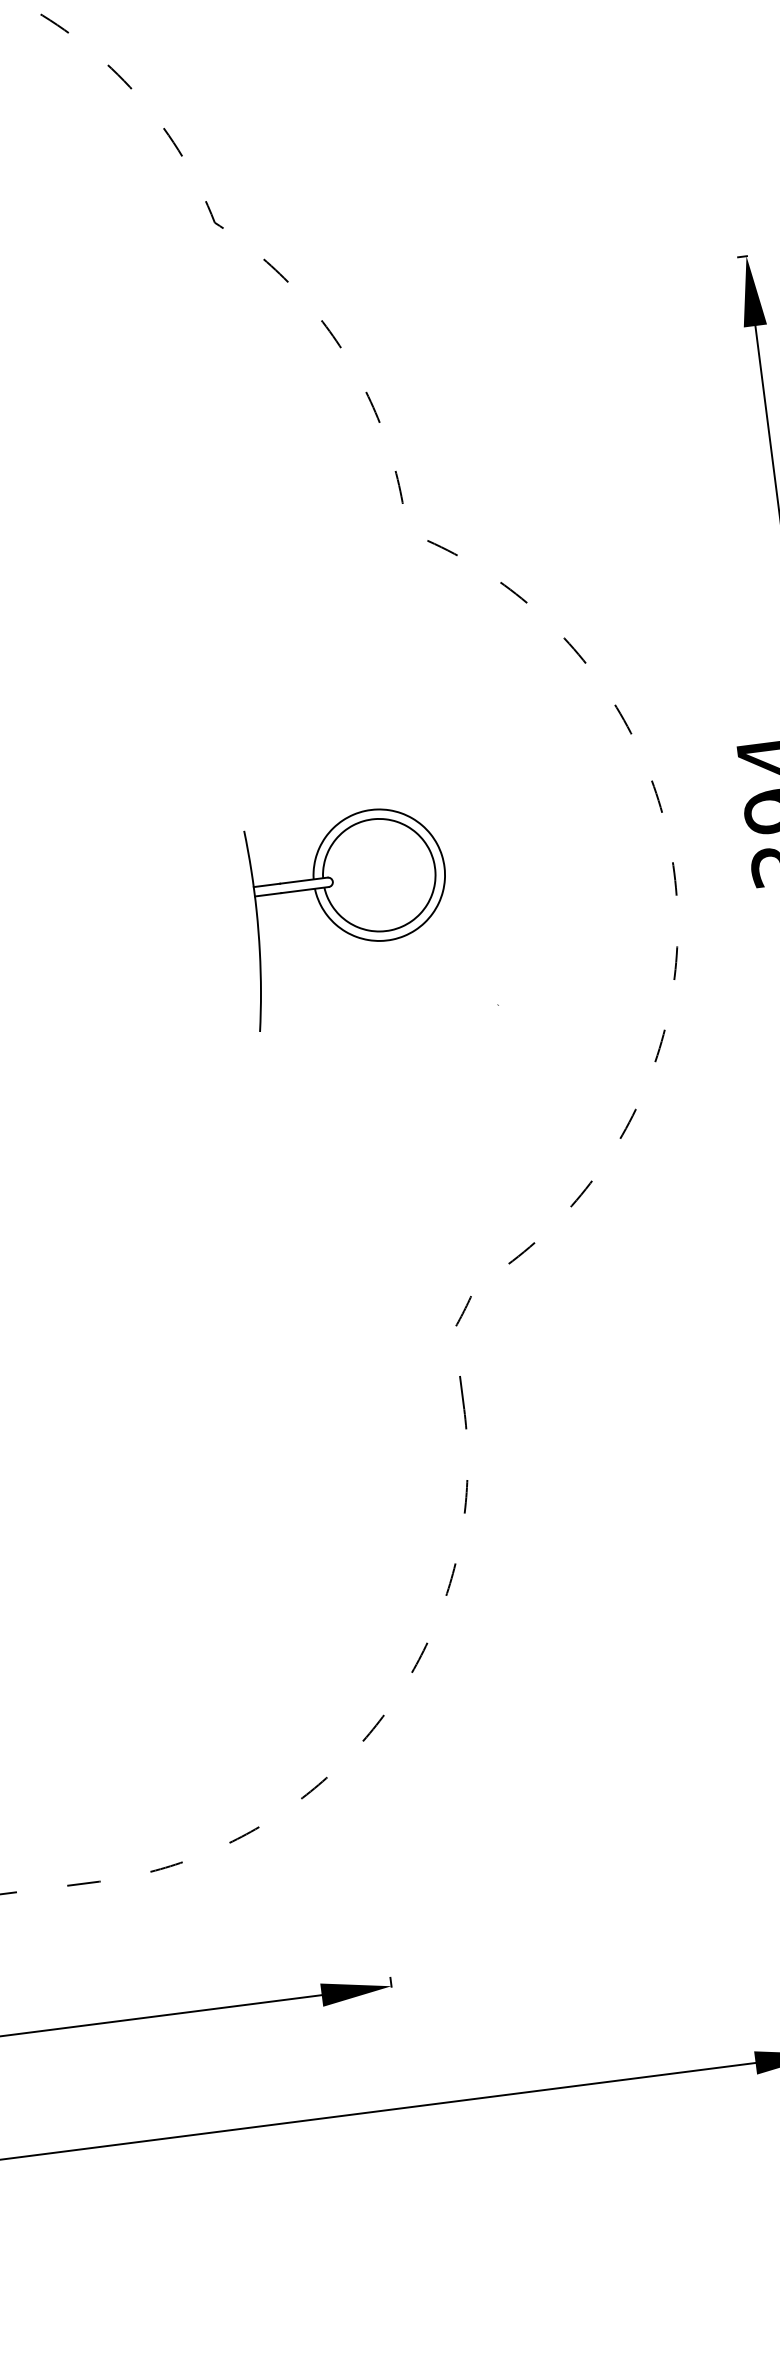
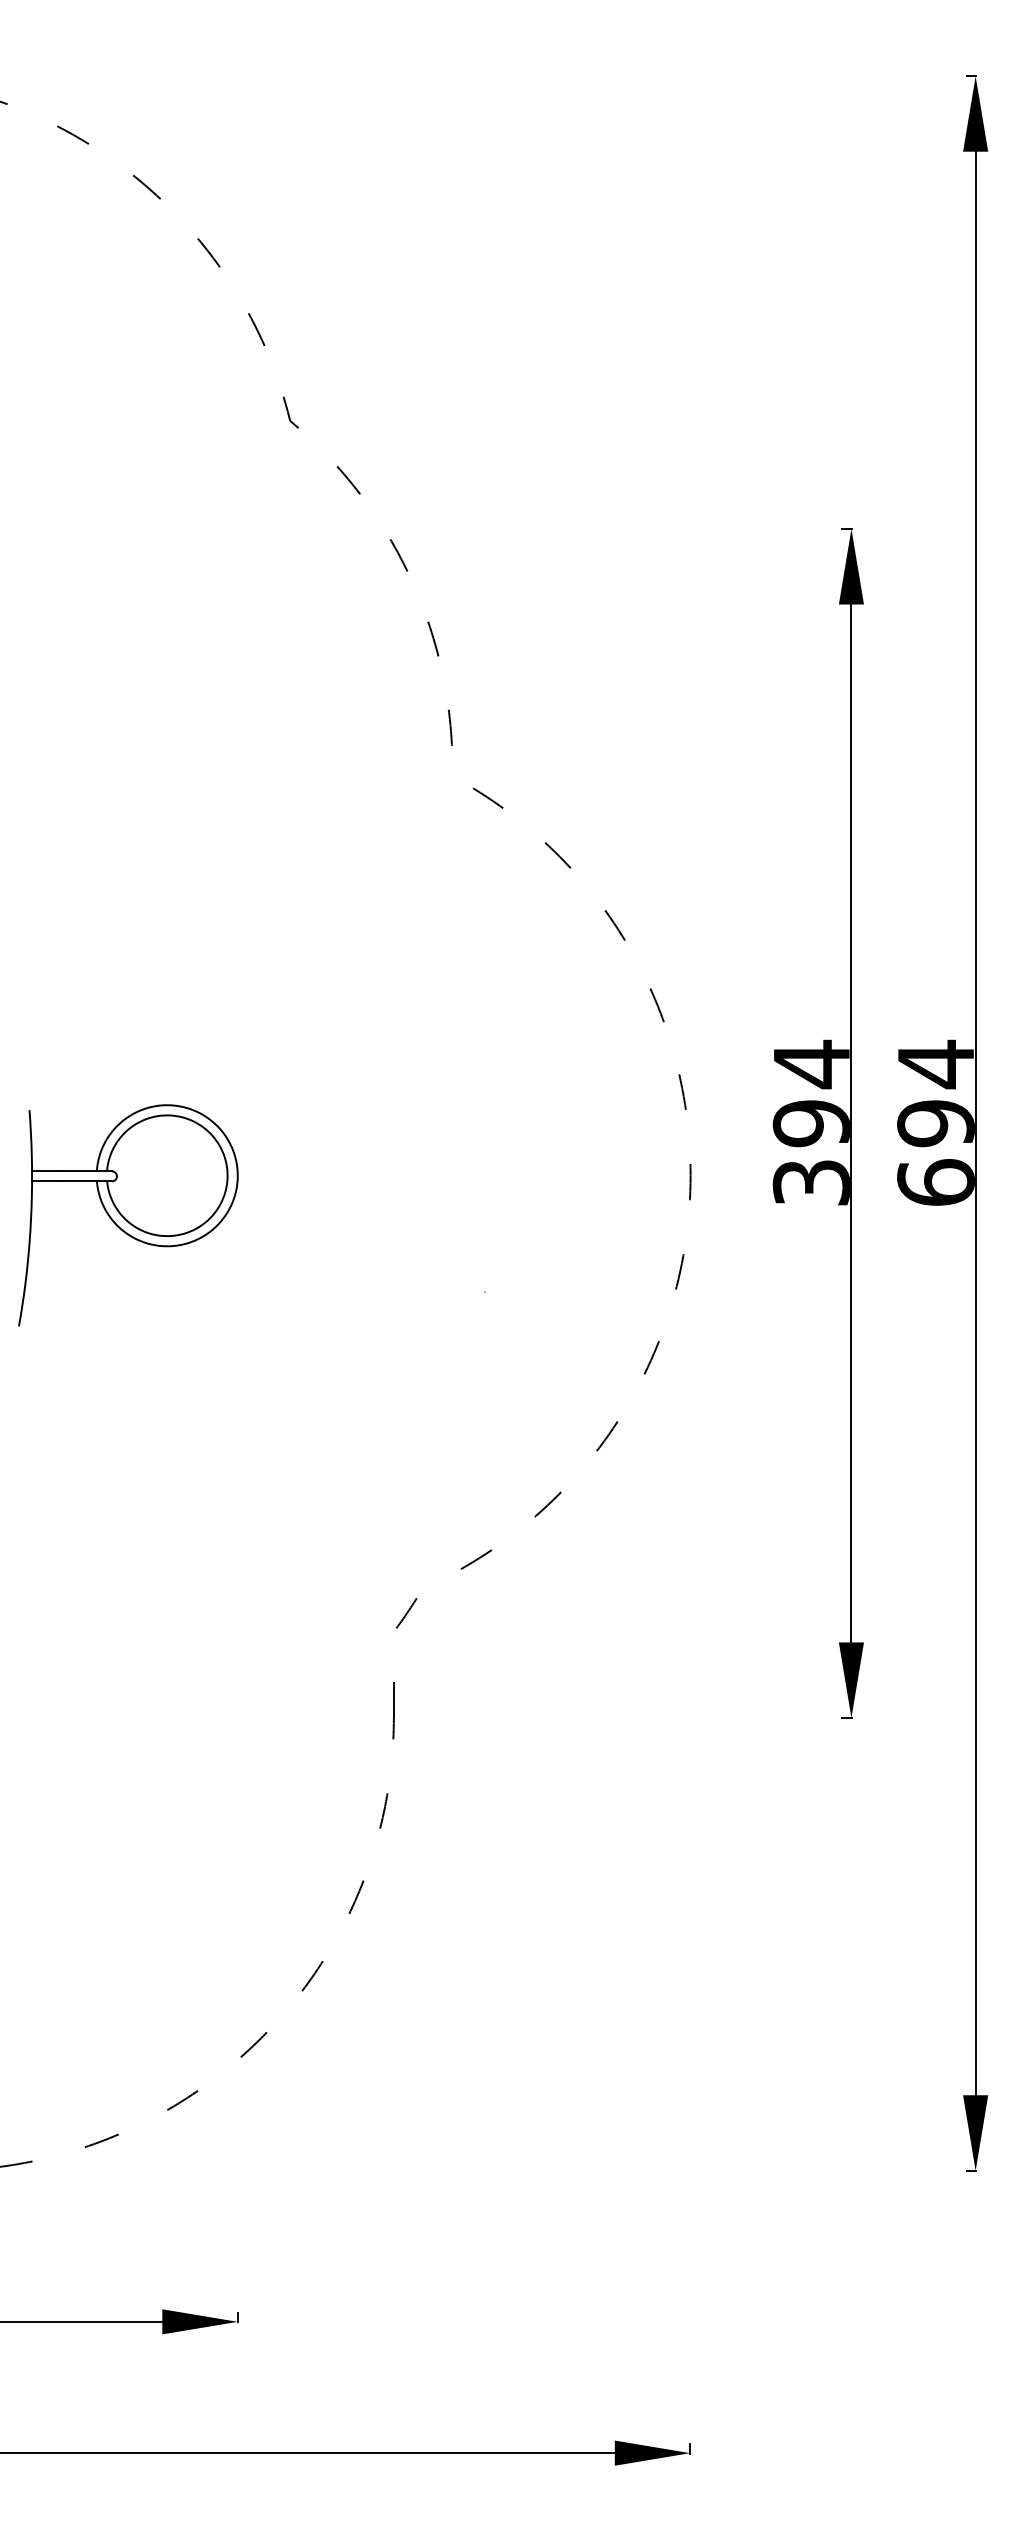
part: (348, 916) -> (128, 1215), moved

